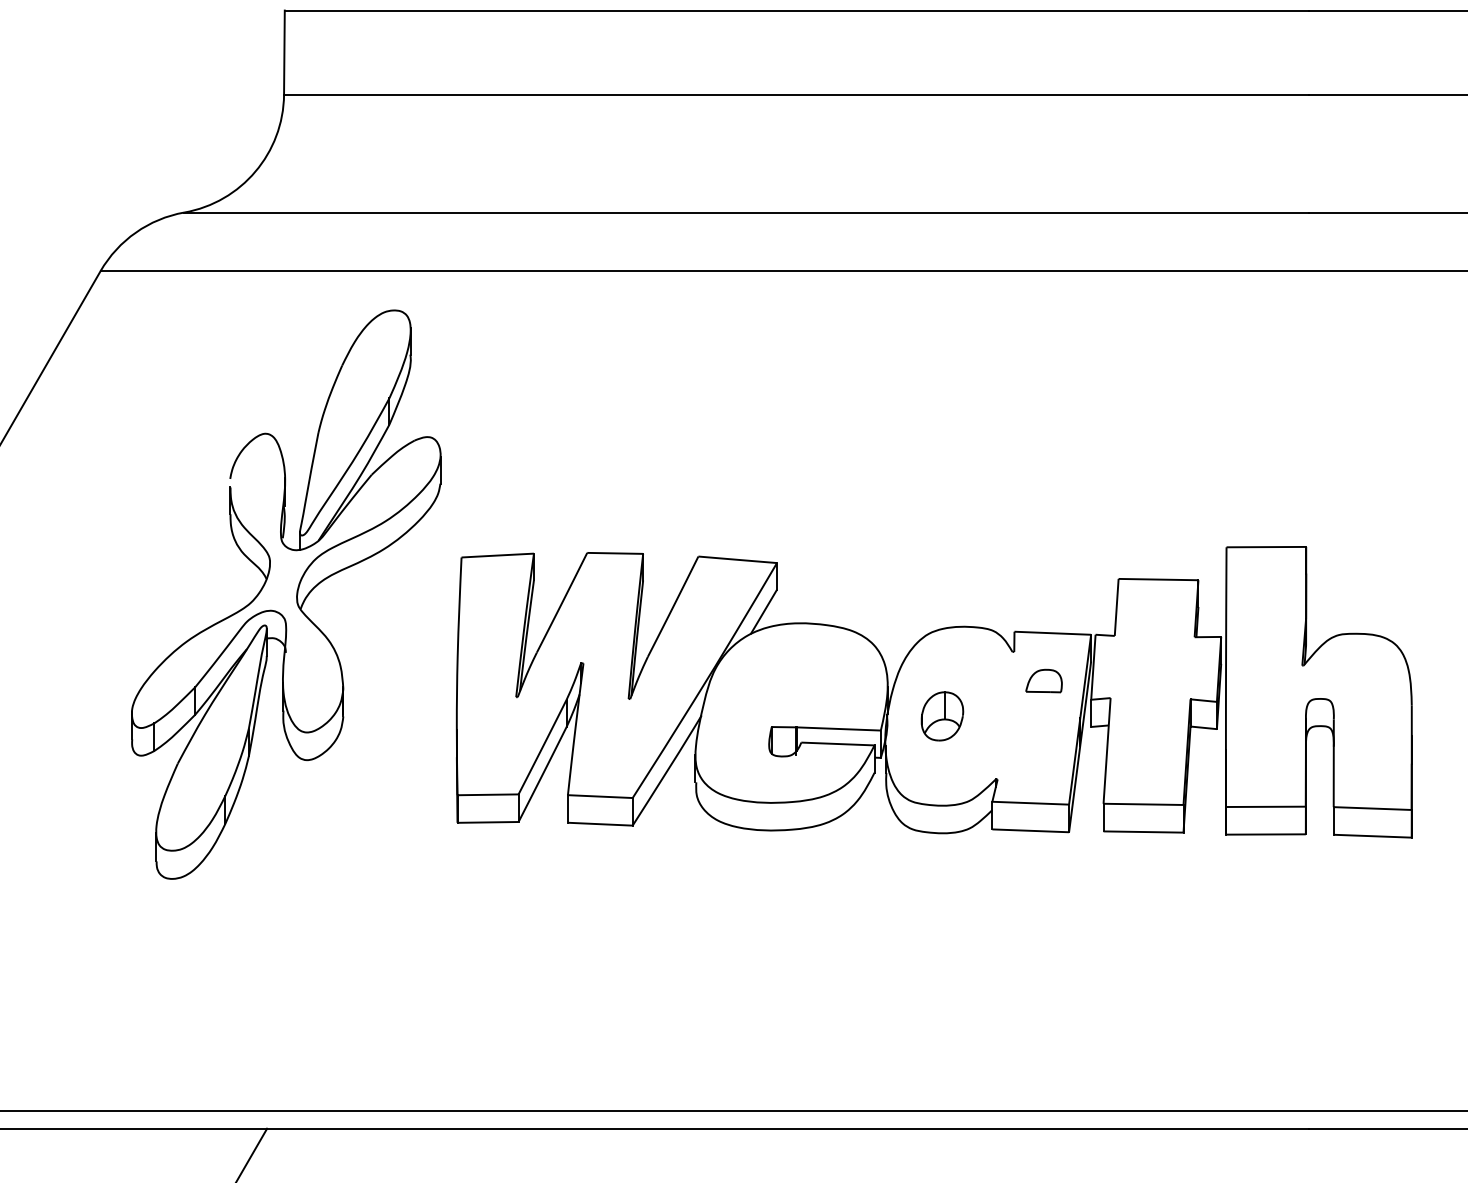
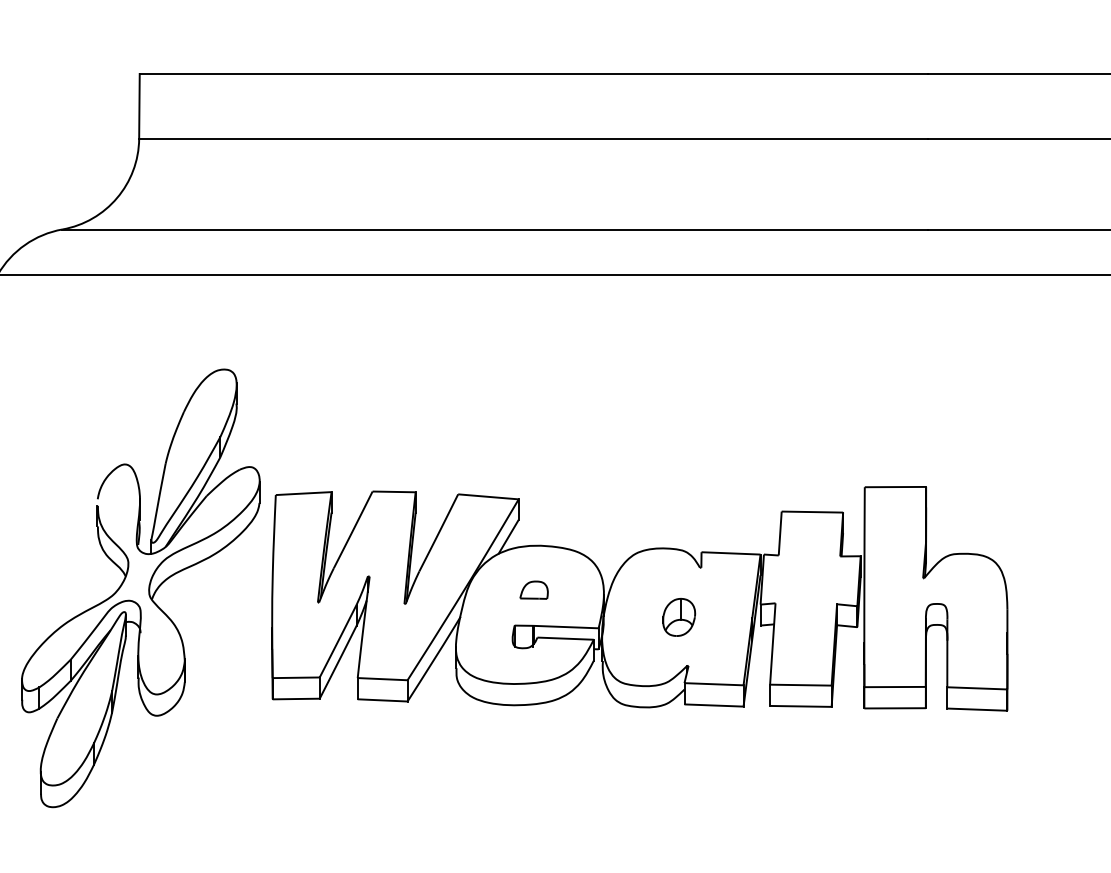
part: (296, 594) -> (148, 588), moved
part: (1043, 680) -> (533, 589), moved
part: (942, 716) -> (679, 617), moved

